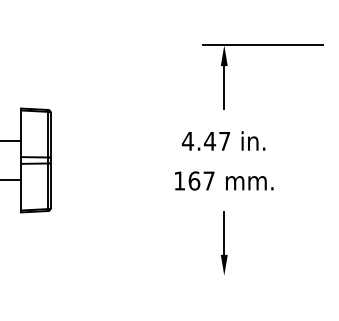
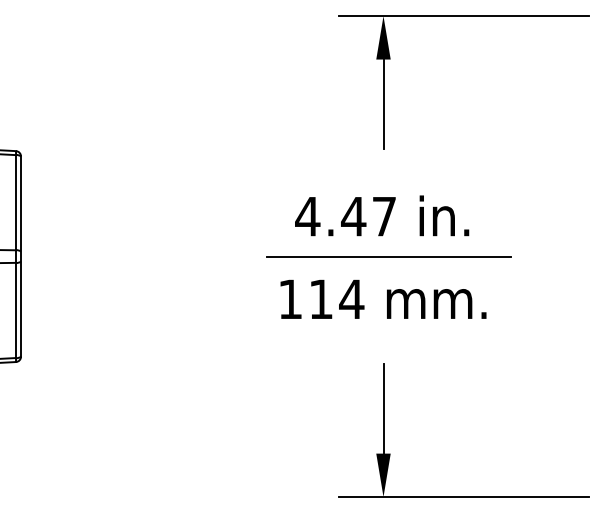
line: (226, 160) -> (388, 256), added
text: (201, 180) -> (335, 298), 167 -> 114
line: (262, 275) -> (463, 496), added

